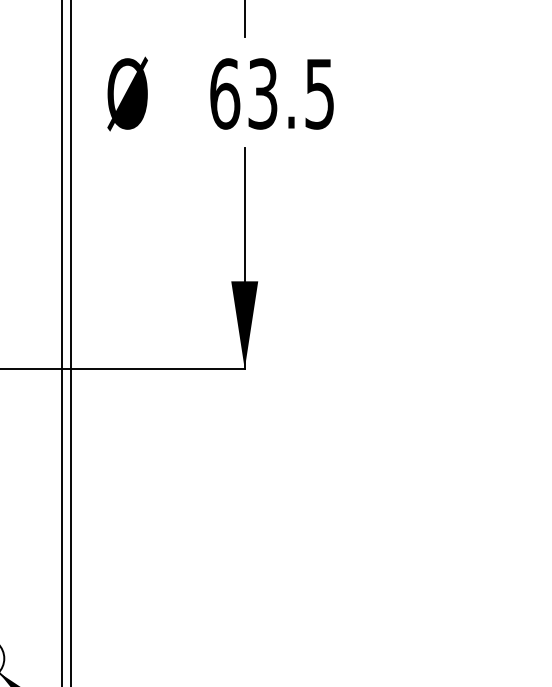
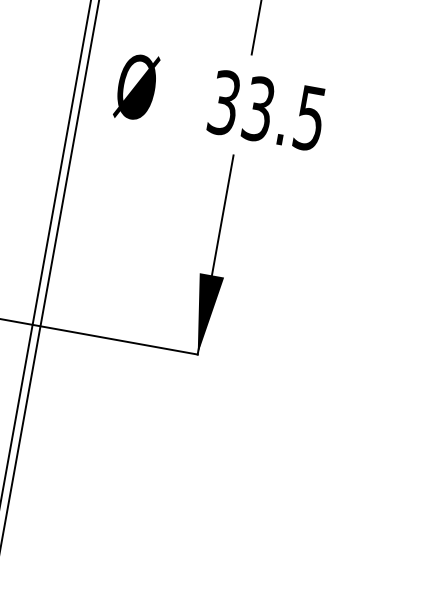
text: (225, 93) -> (225, 102), 63.5 -> 33.5

